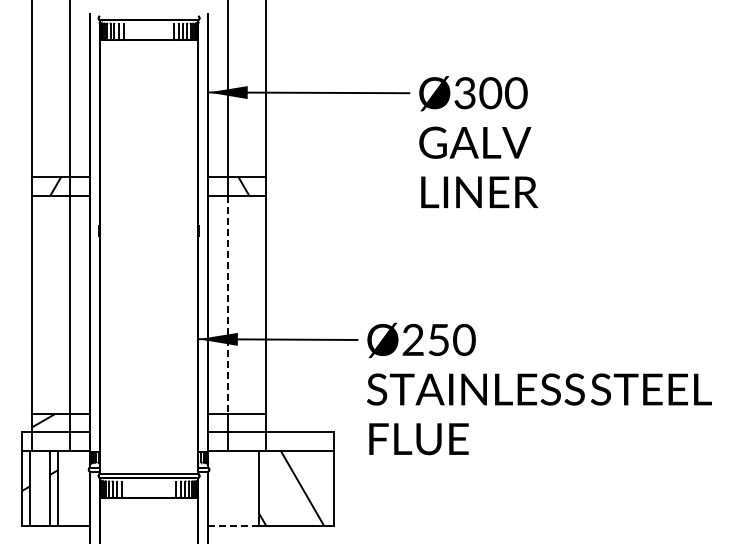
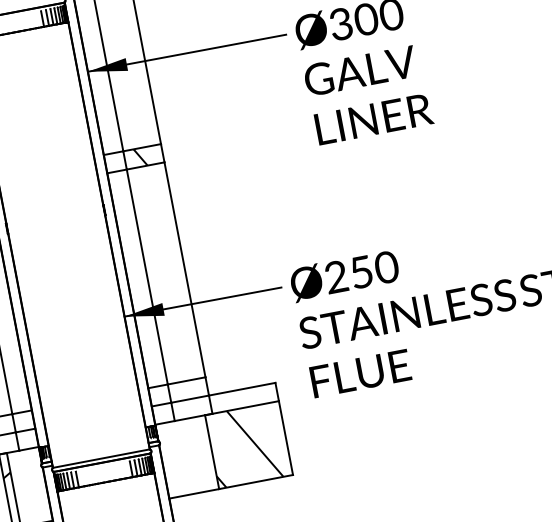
line: (227, 305) -> (146, 277), dashed -> solid
line: (234, 525) -> (195, 493), dashed -> solid

